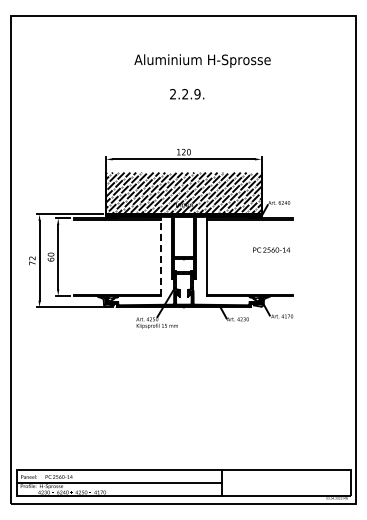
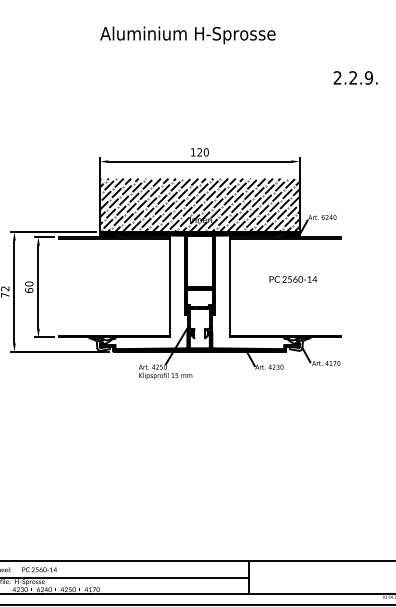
text: (202, 60) -> (187, 34), moved
text: (187, 94) -> (356, 78), moved
text: (271, 249) -> (293, 278), moved
line: (160, 257) -> (169, 287), dashed -> solid

